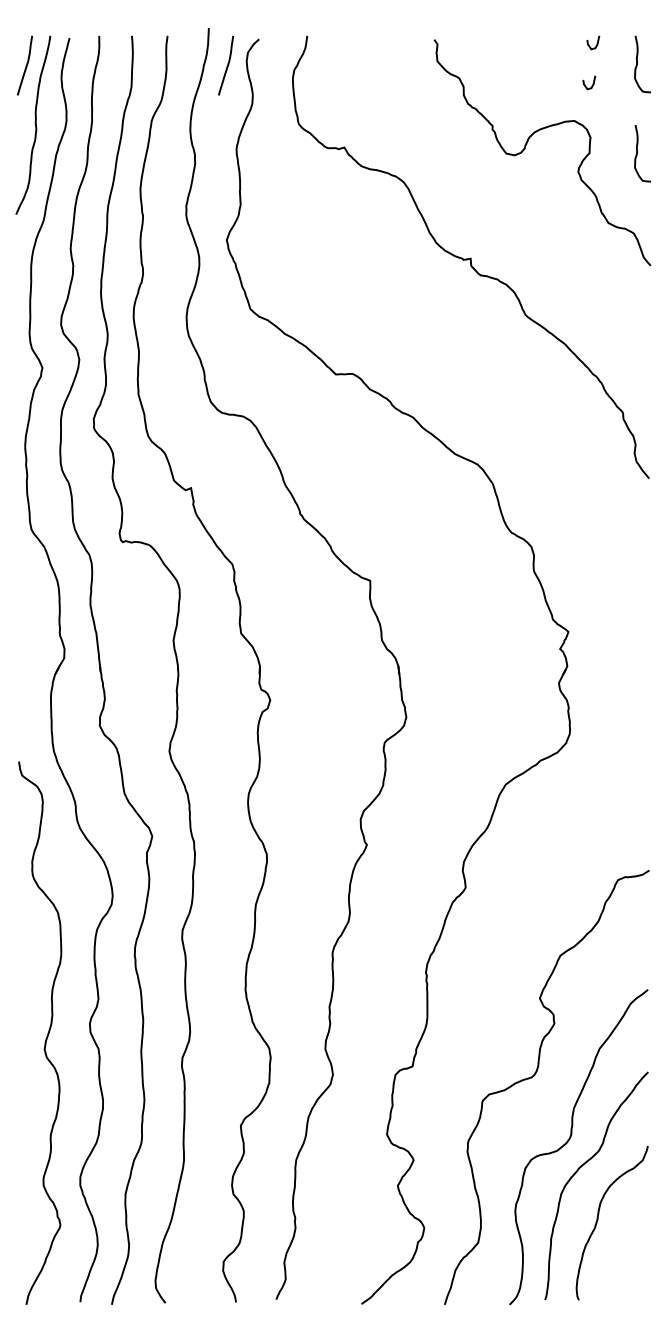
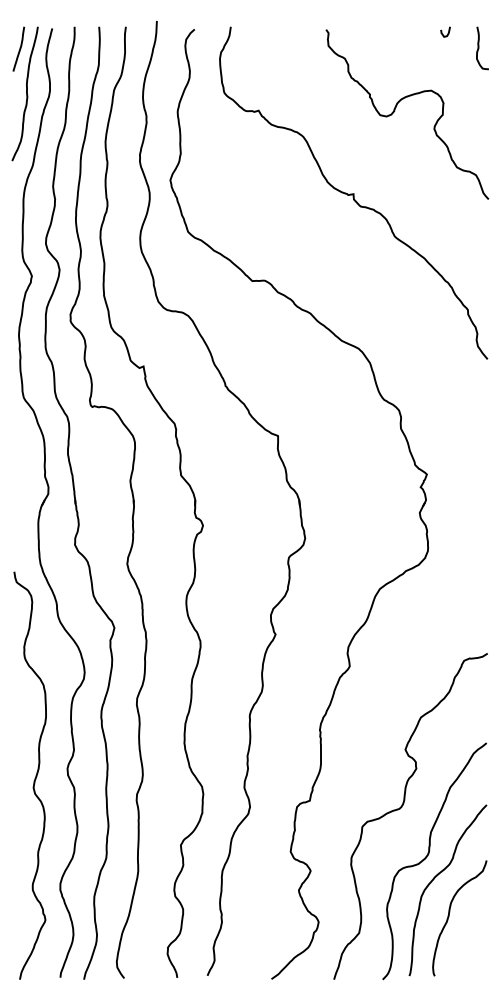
curve: (226, 64) -> (170, 48), removed
curve: (591, 84) -> (444, 63), removed
curve: (638, 153) -> (479, 115), removed

